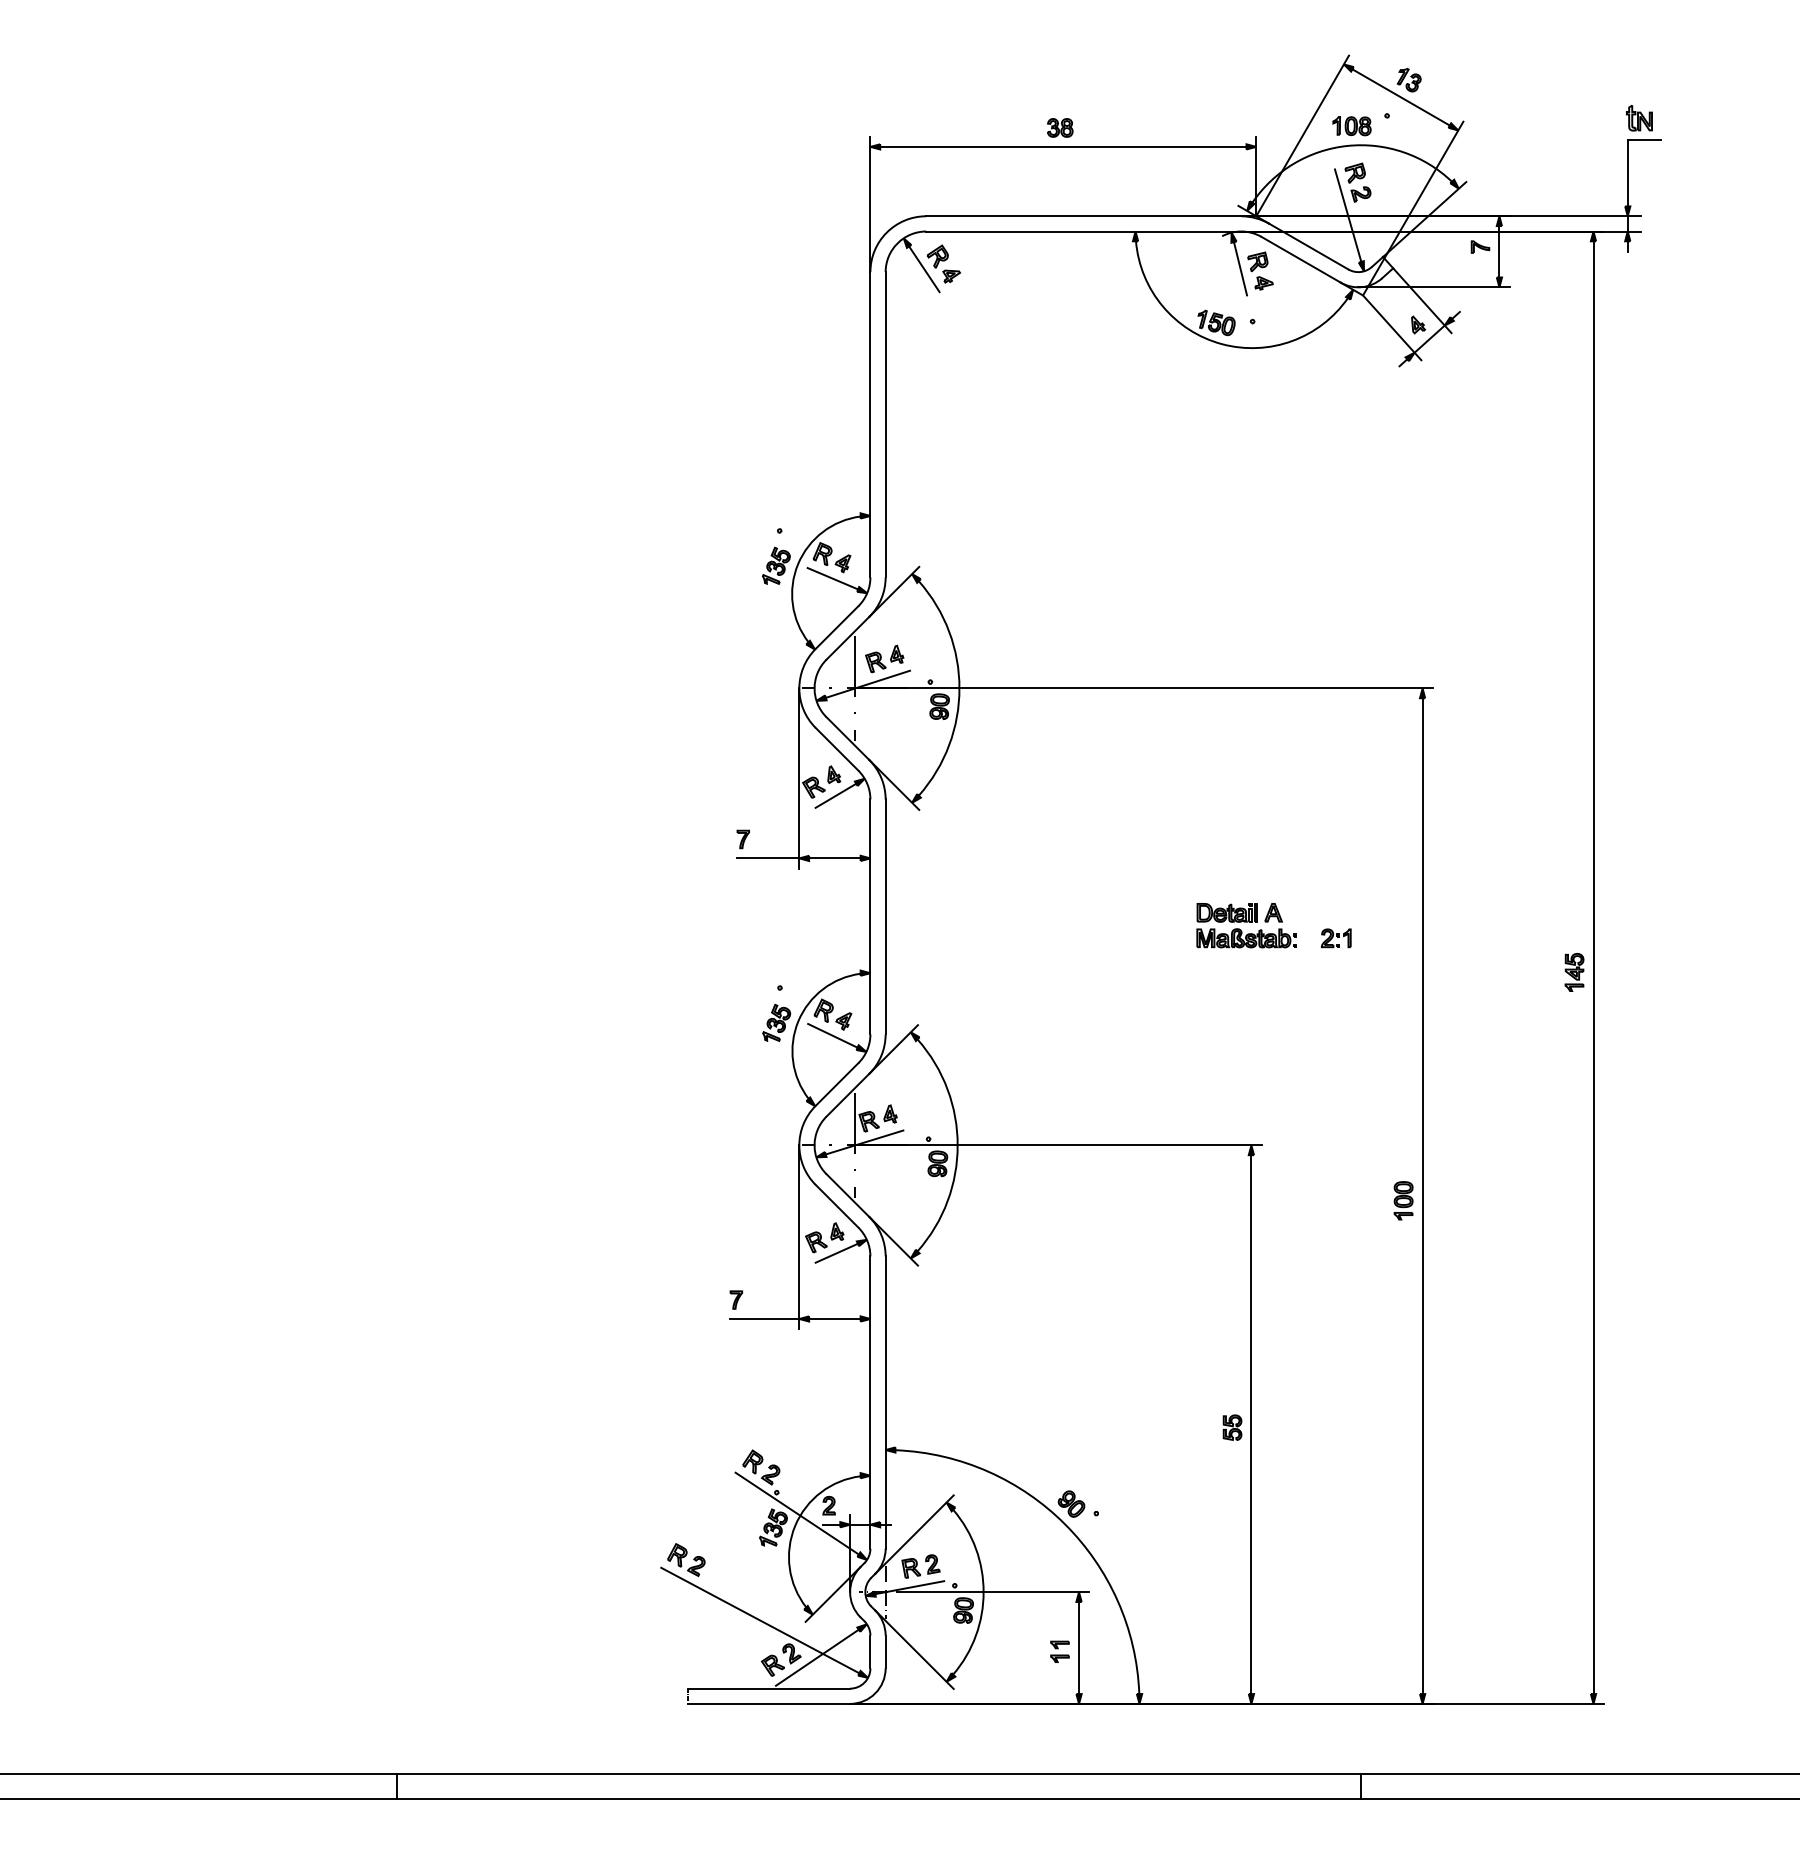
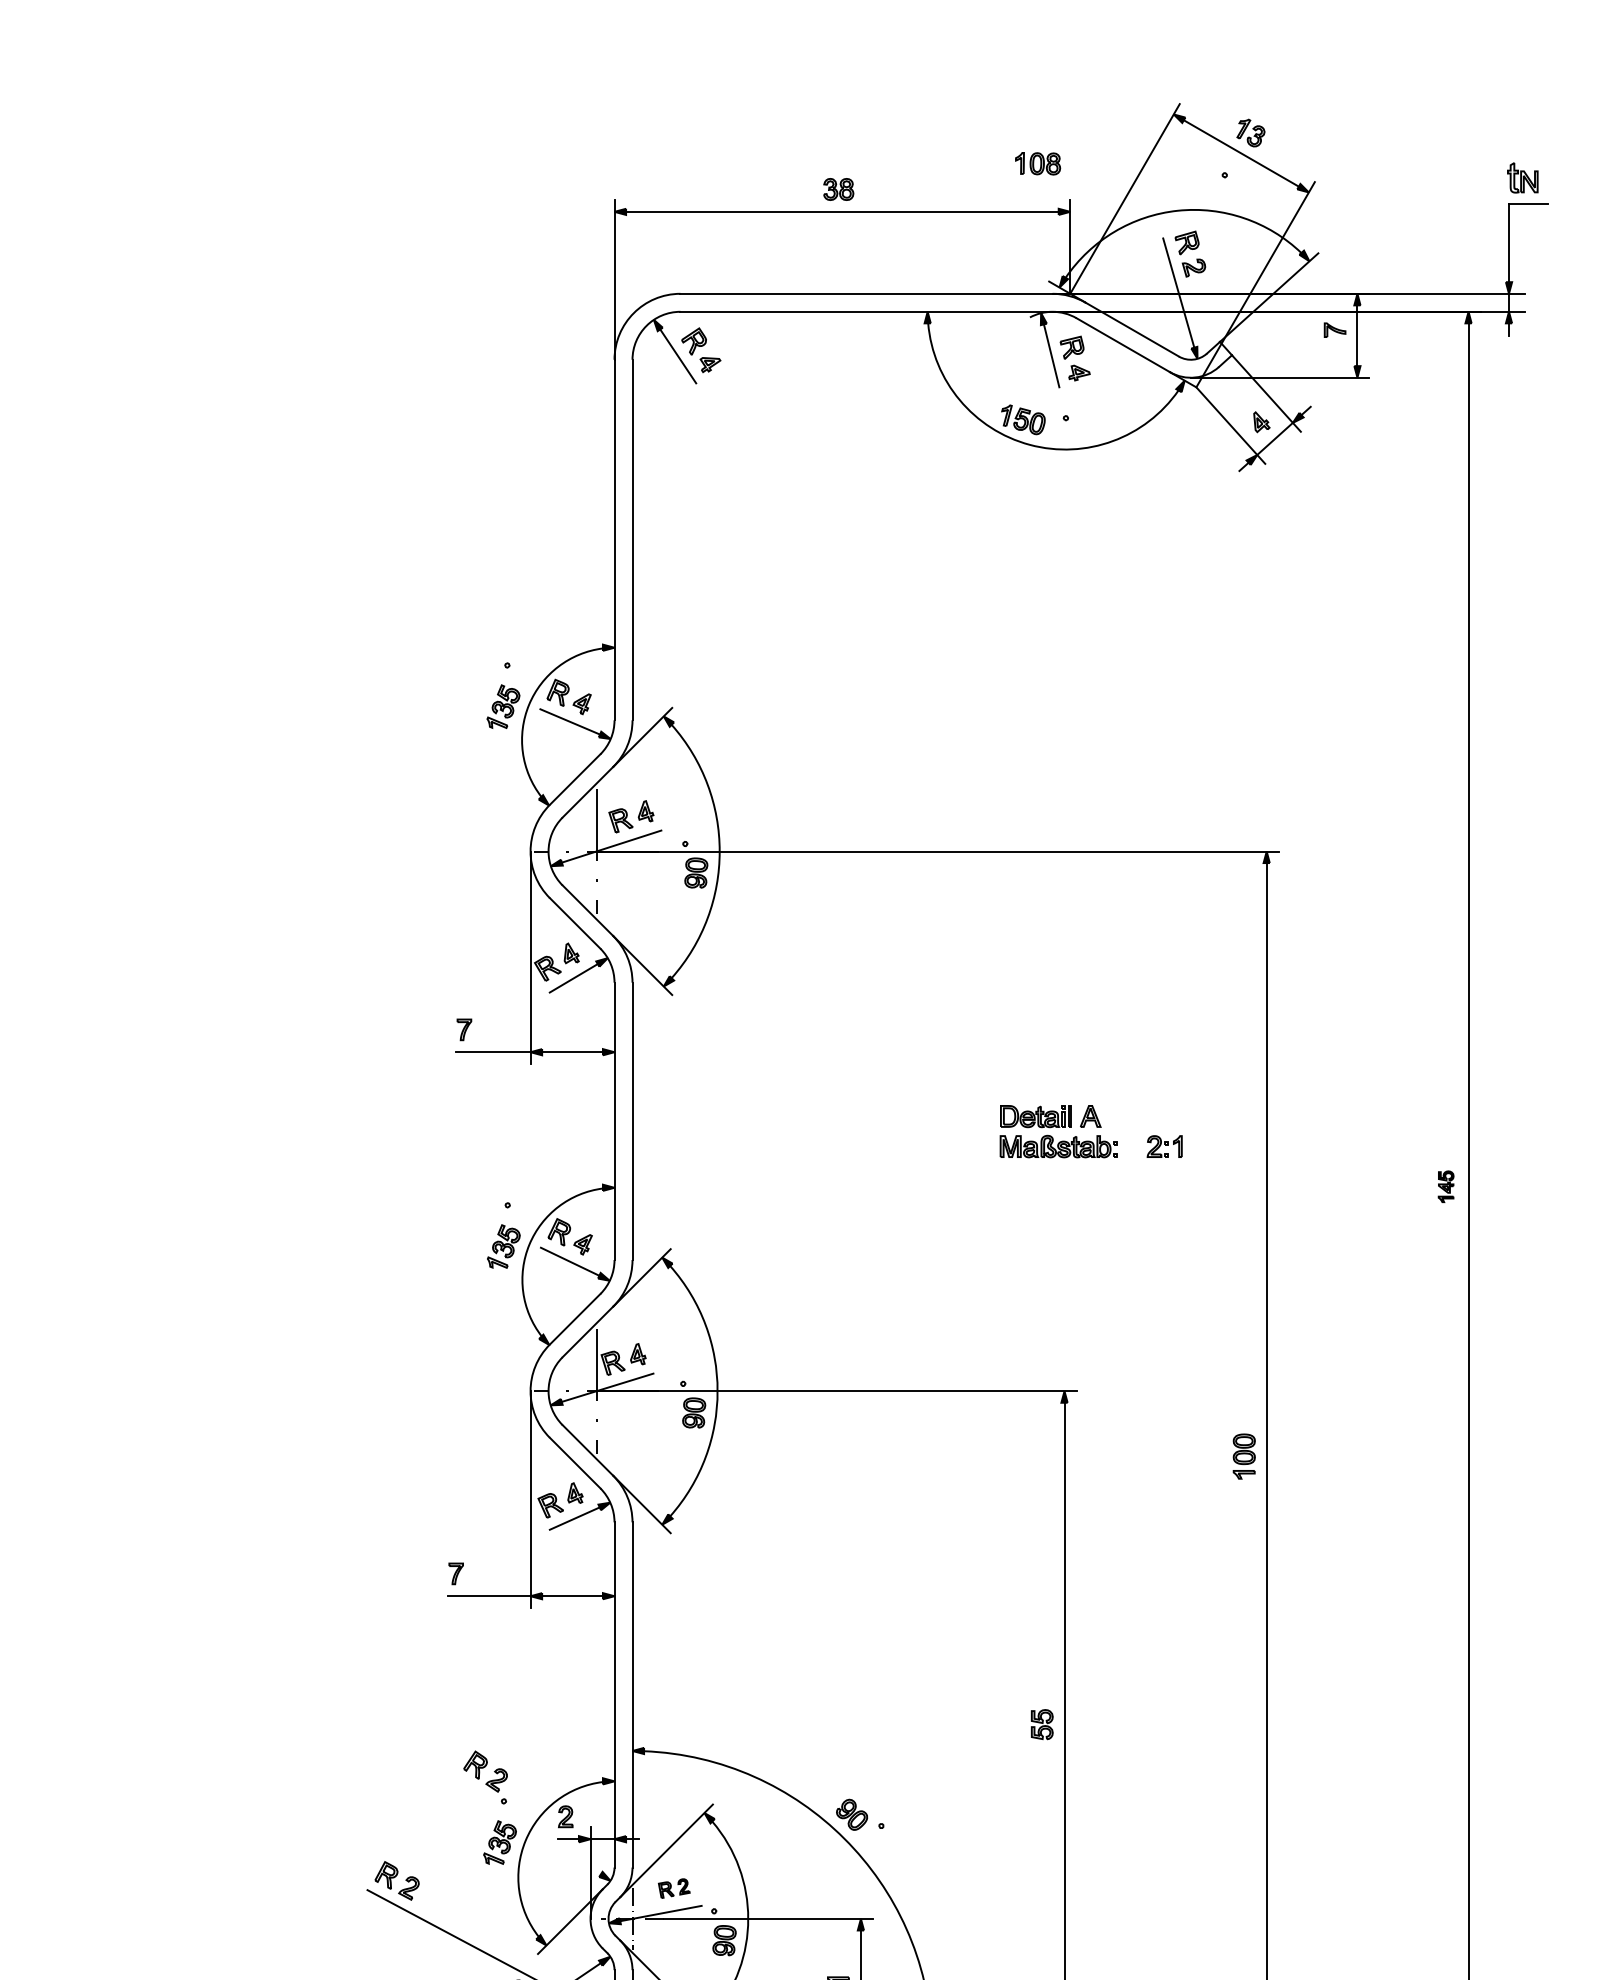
part: (1351, 126) -> (1037, 164), moved
part: (1574, 971) -> (1446, 1185), size x0.7
line: (796, 1513) -> (527, 1825), removed
part: (920, 1566) -> (673, 1888), size x0.7

